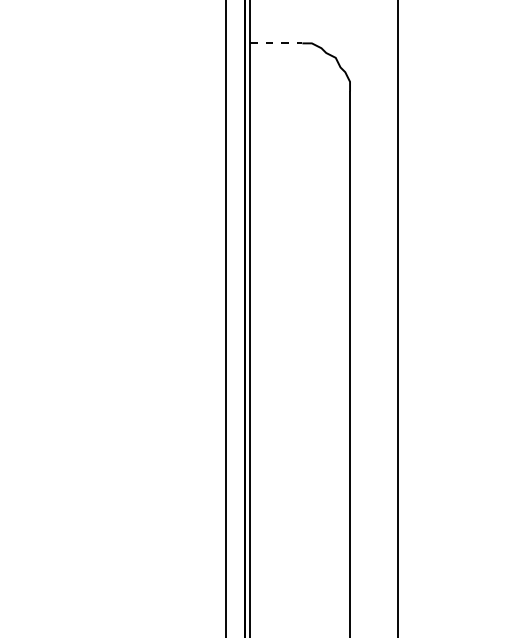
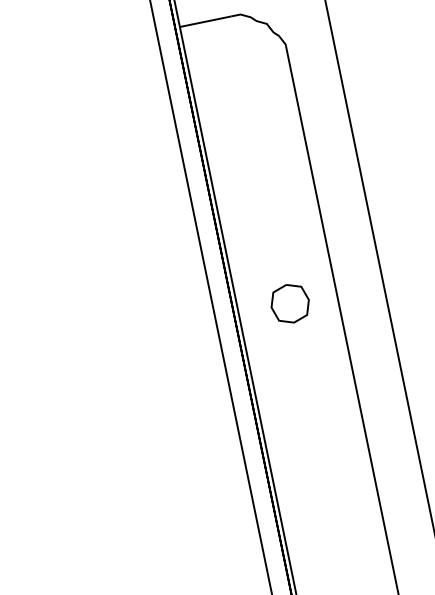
line: (276, 43) -> (205, 21), dashed -> solid
part: (302, 336) -> (290, 303), added

